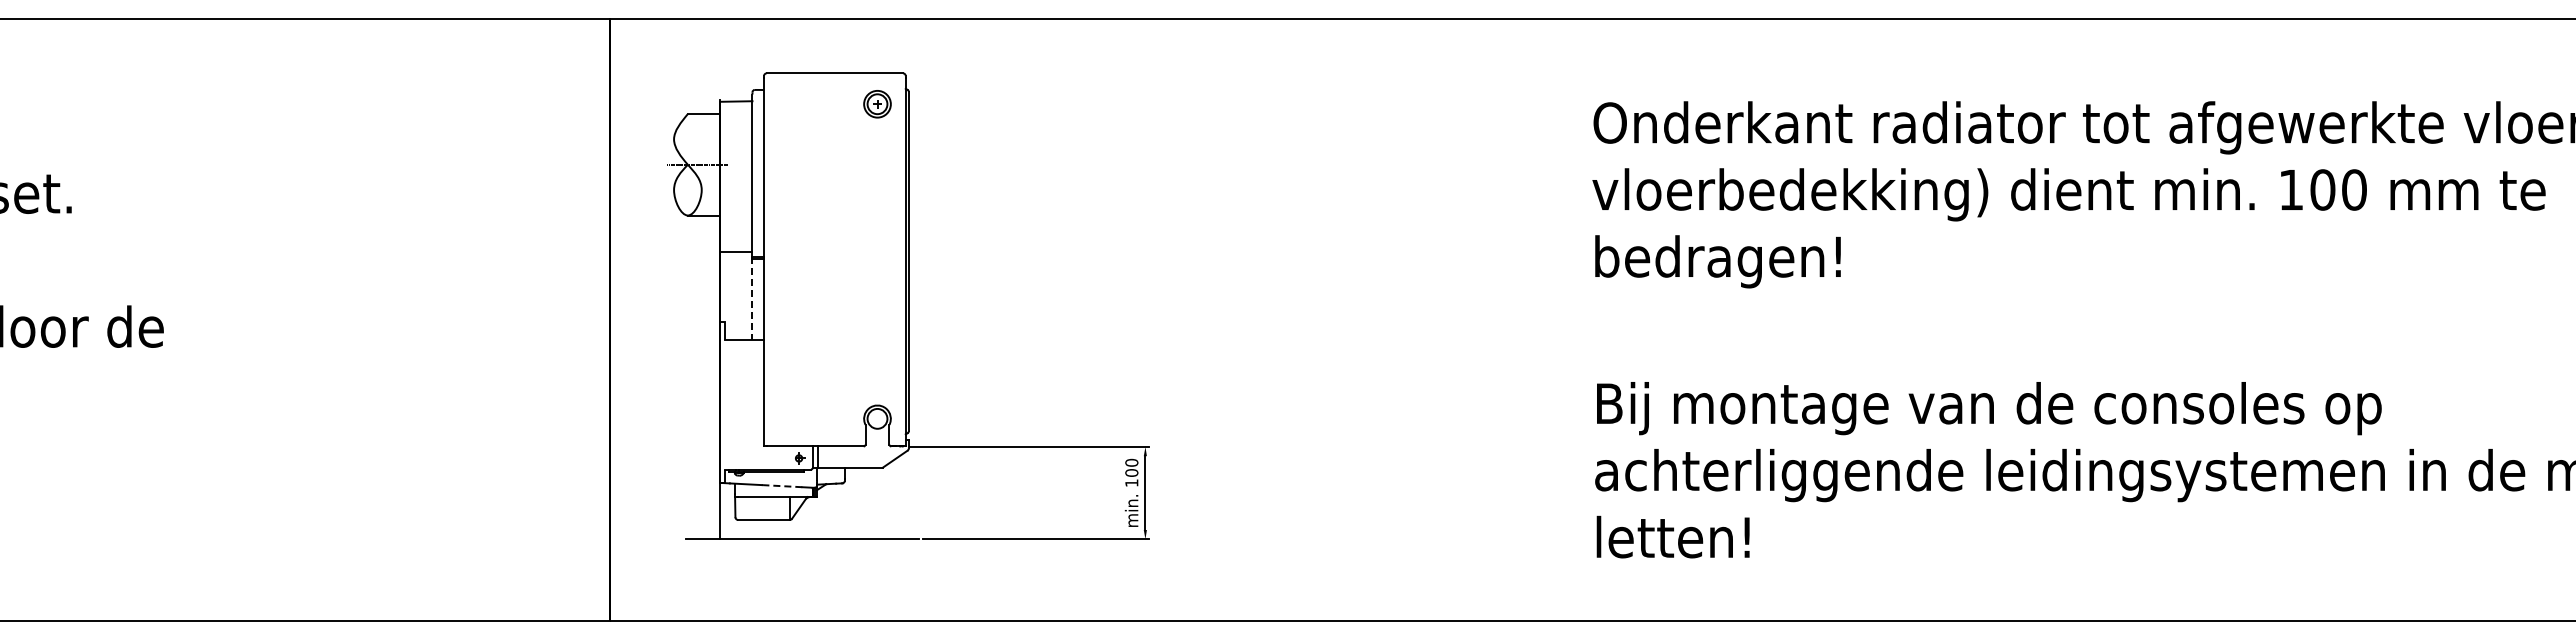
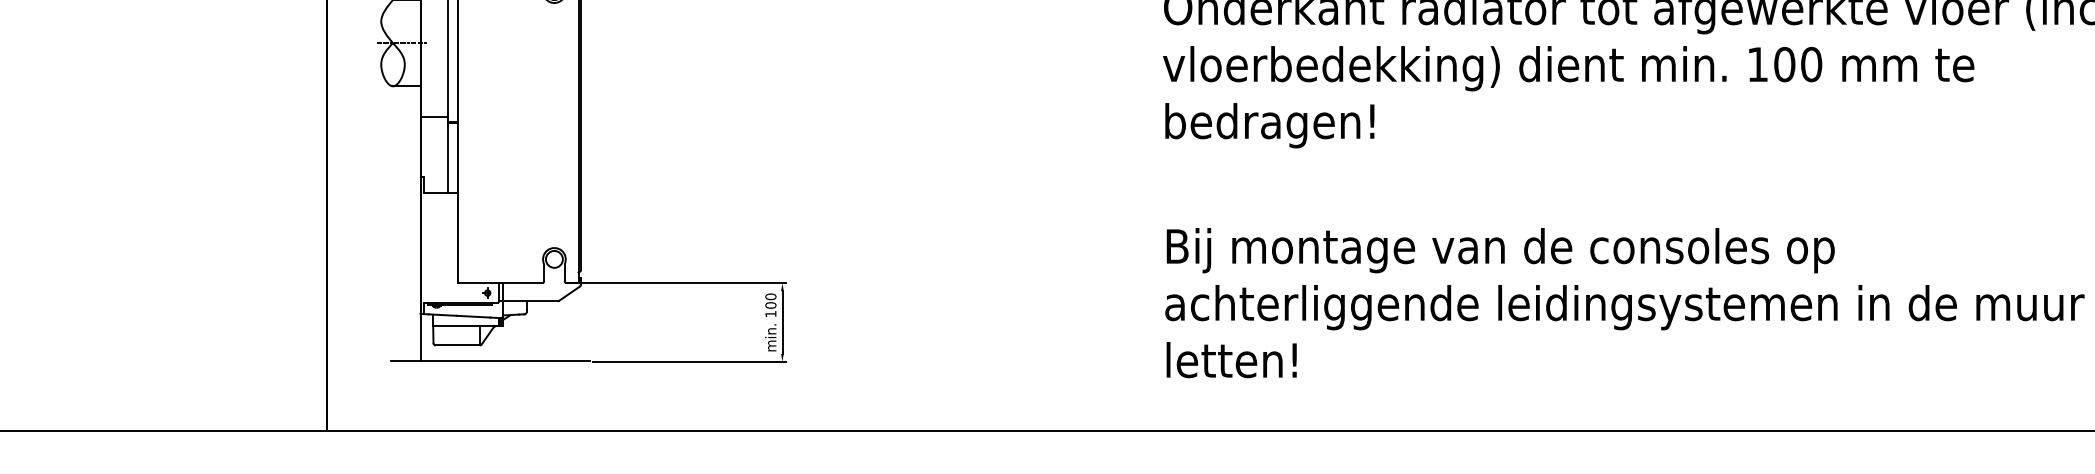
line: (752, 298) -> (448, 156), dashed -> solid
line: (782, 486) -> (473, 316), dashed -> solid

